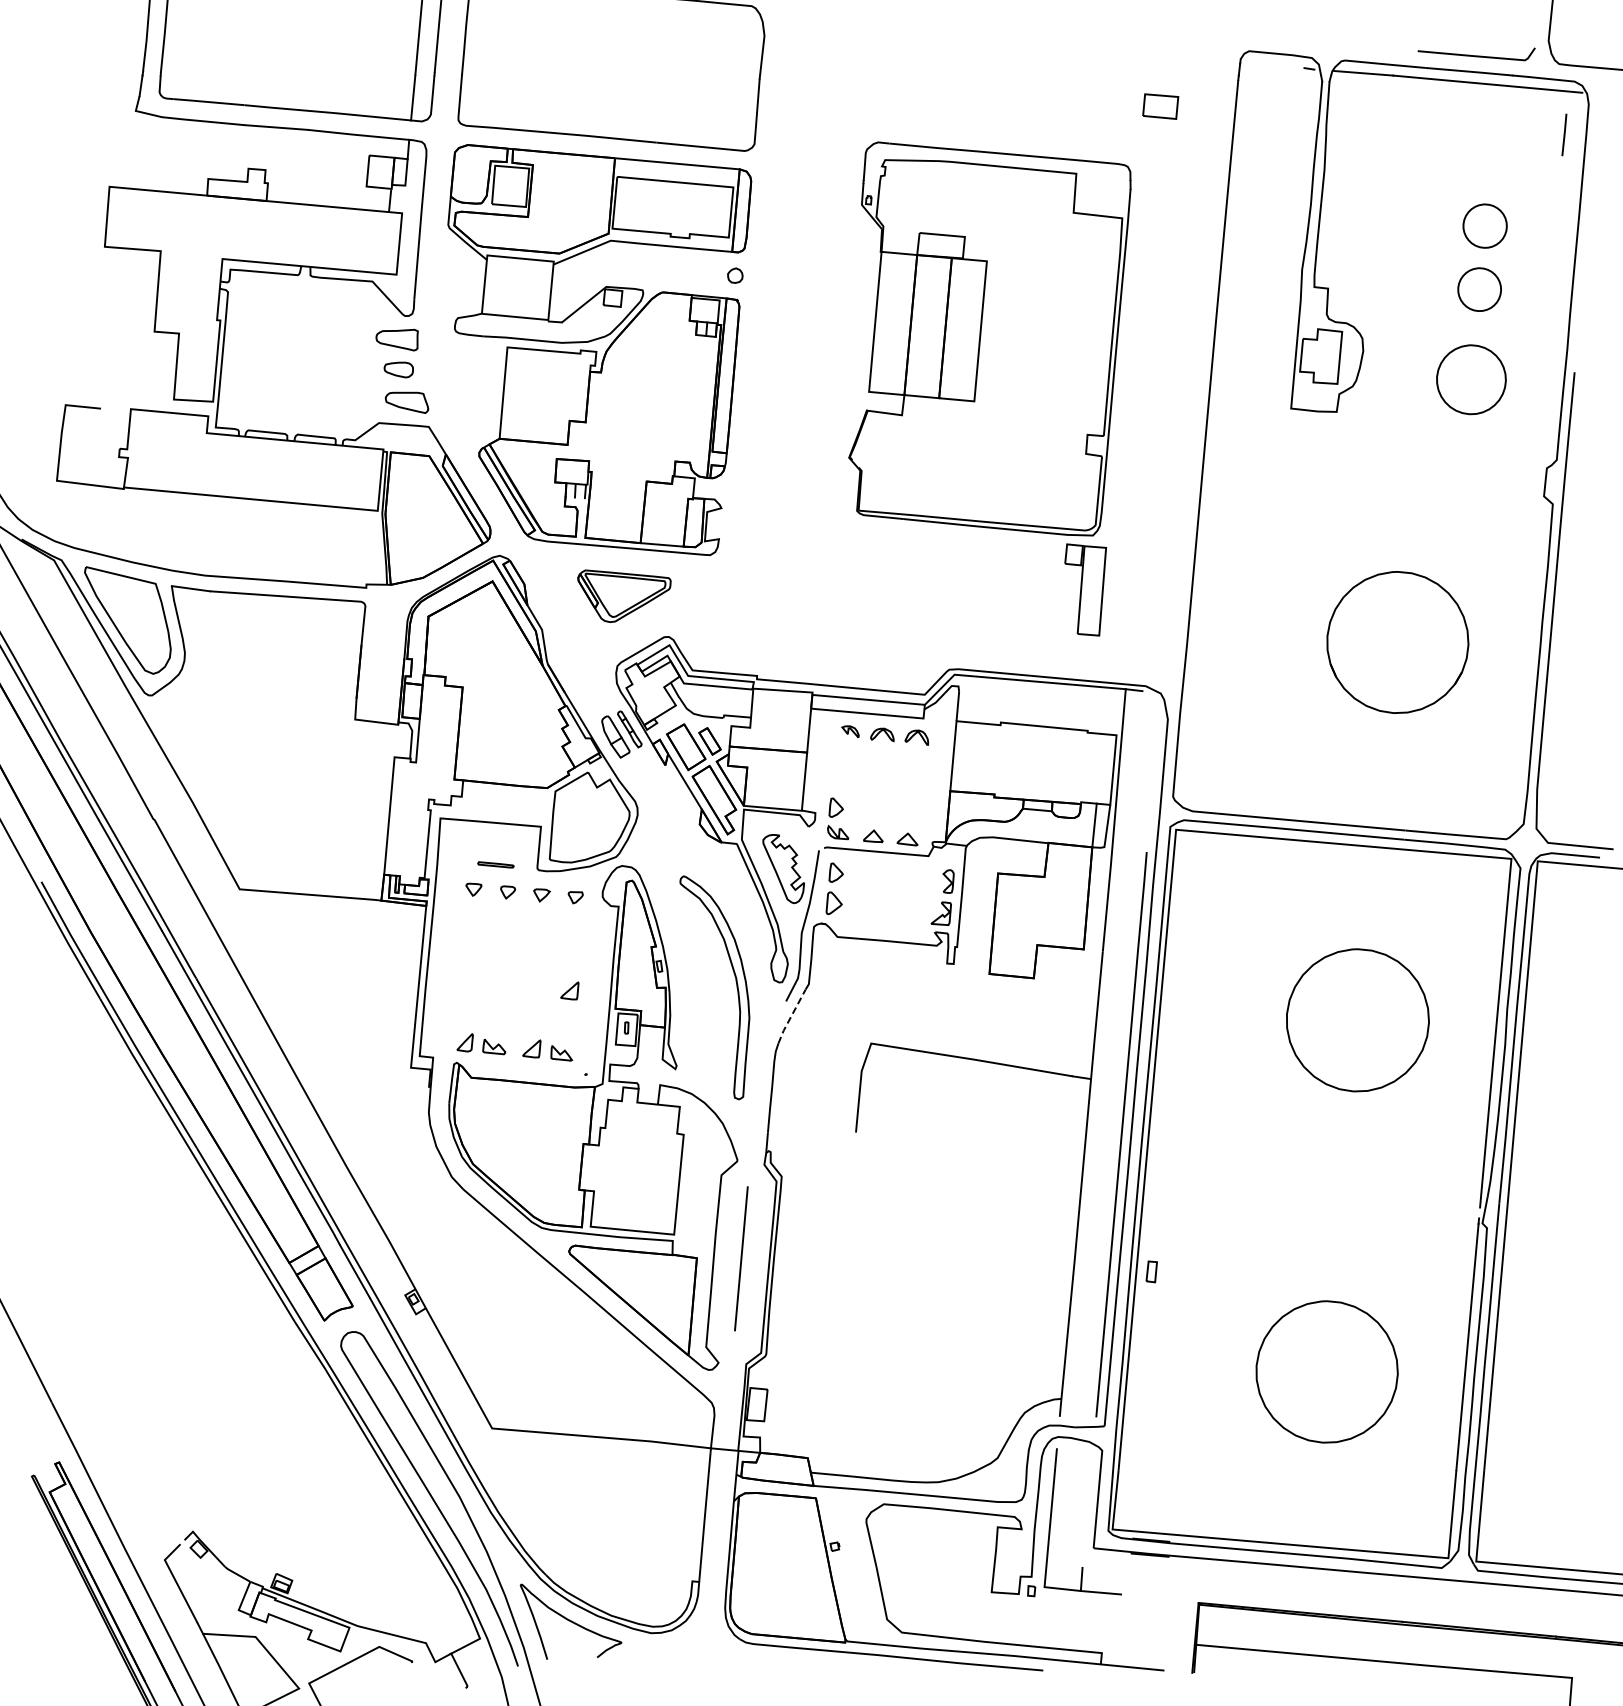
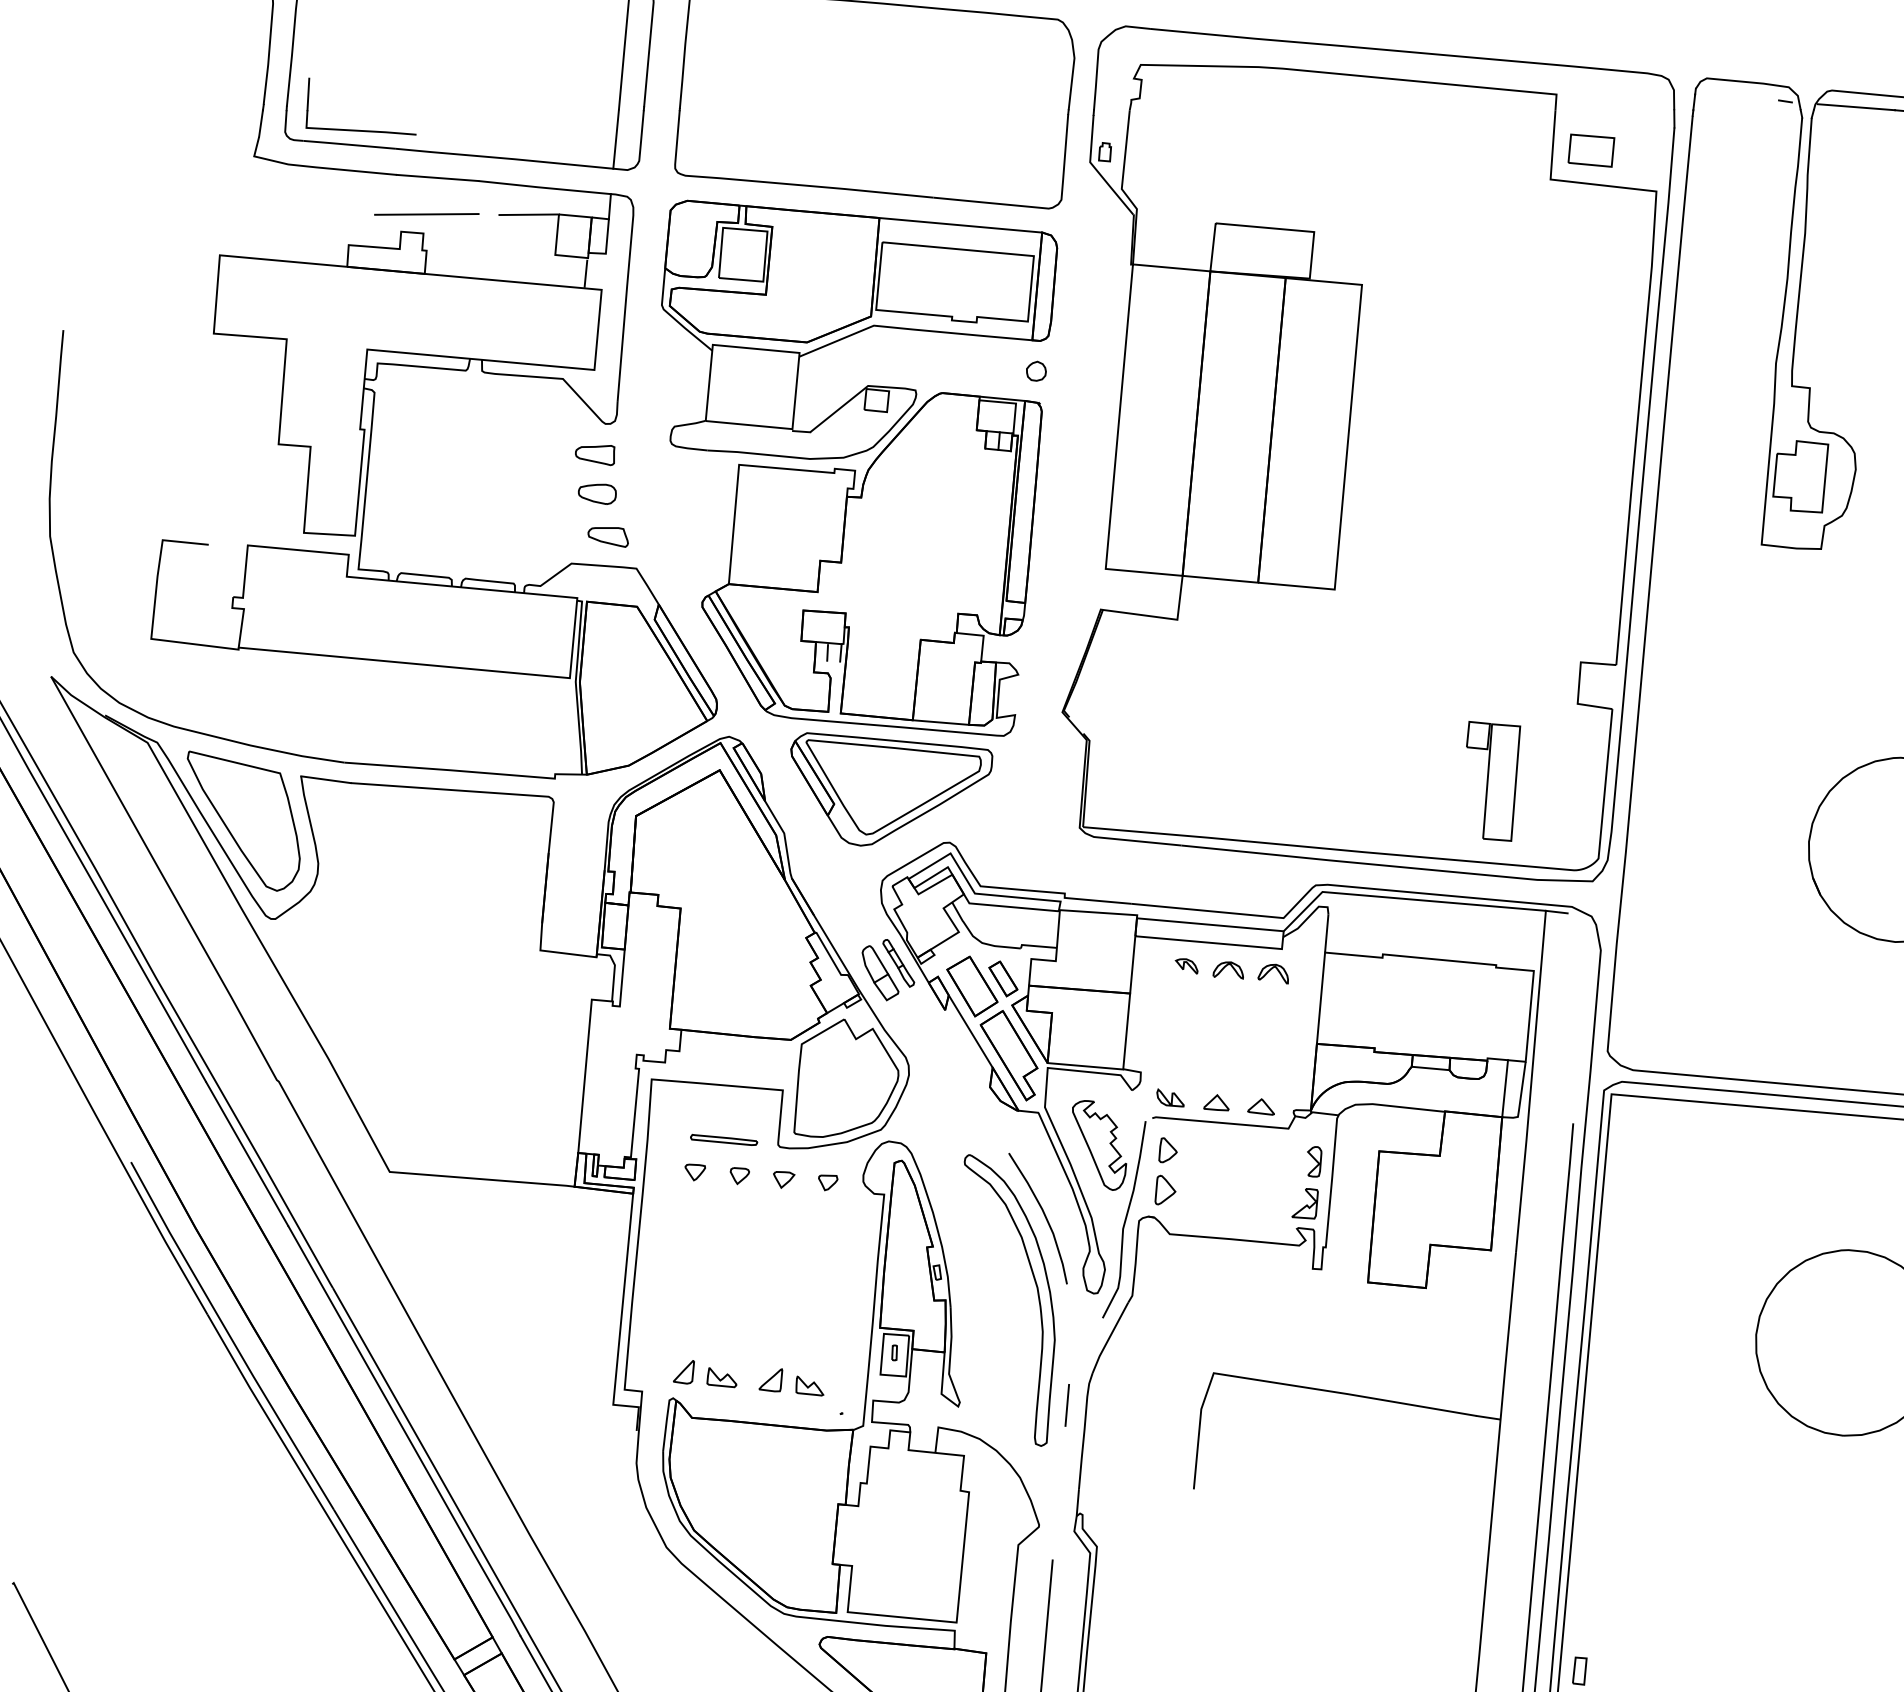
part: (217, 90) -> (360, 129), added
line: (267, 155) -> (425, 214), added
line: (346, 155) -> (529, 214), added
part: (989, 338) -> (1368, 453), size x1.67
part: (396, 340) -> (594, 455), size x0.71
part: (407, 403) -> (608, 538), size x0.71
part: (624, 596) -> (891, 789), size x1.67
part: (835, 807) -> (1167, 1065), removed
part: (495, 864) -> (723, 1139), size x1.43
curve: (740, 922) -> (1043, 1215), added
part: (569, 990) -> (820, 1303), removed
line: (791, 1016) -> (1109, 1337), dashed -> solid
line: (758, 1067) -> (1066, 1404), added

